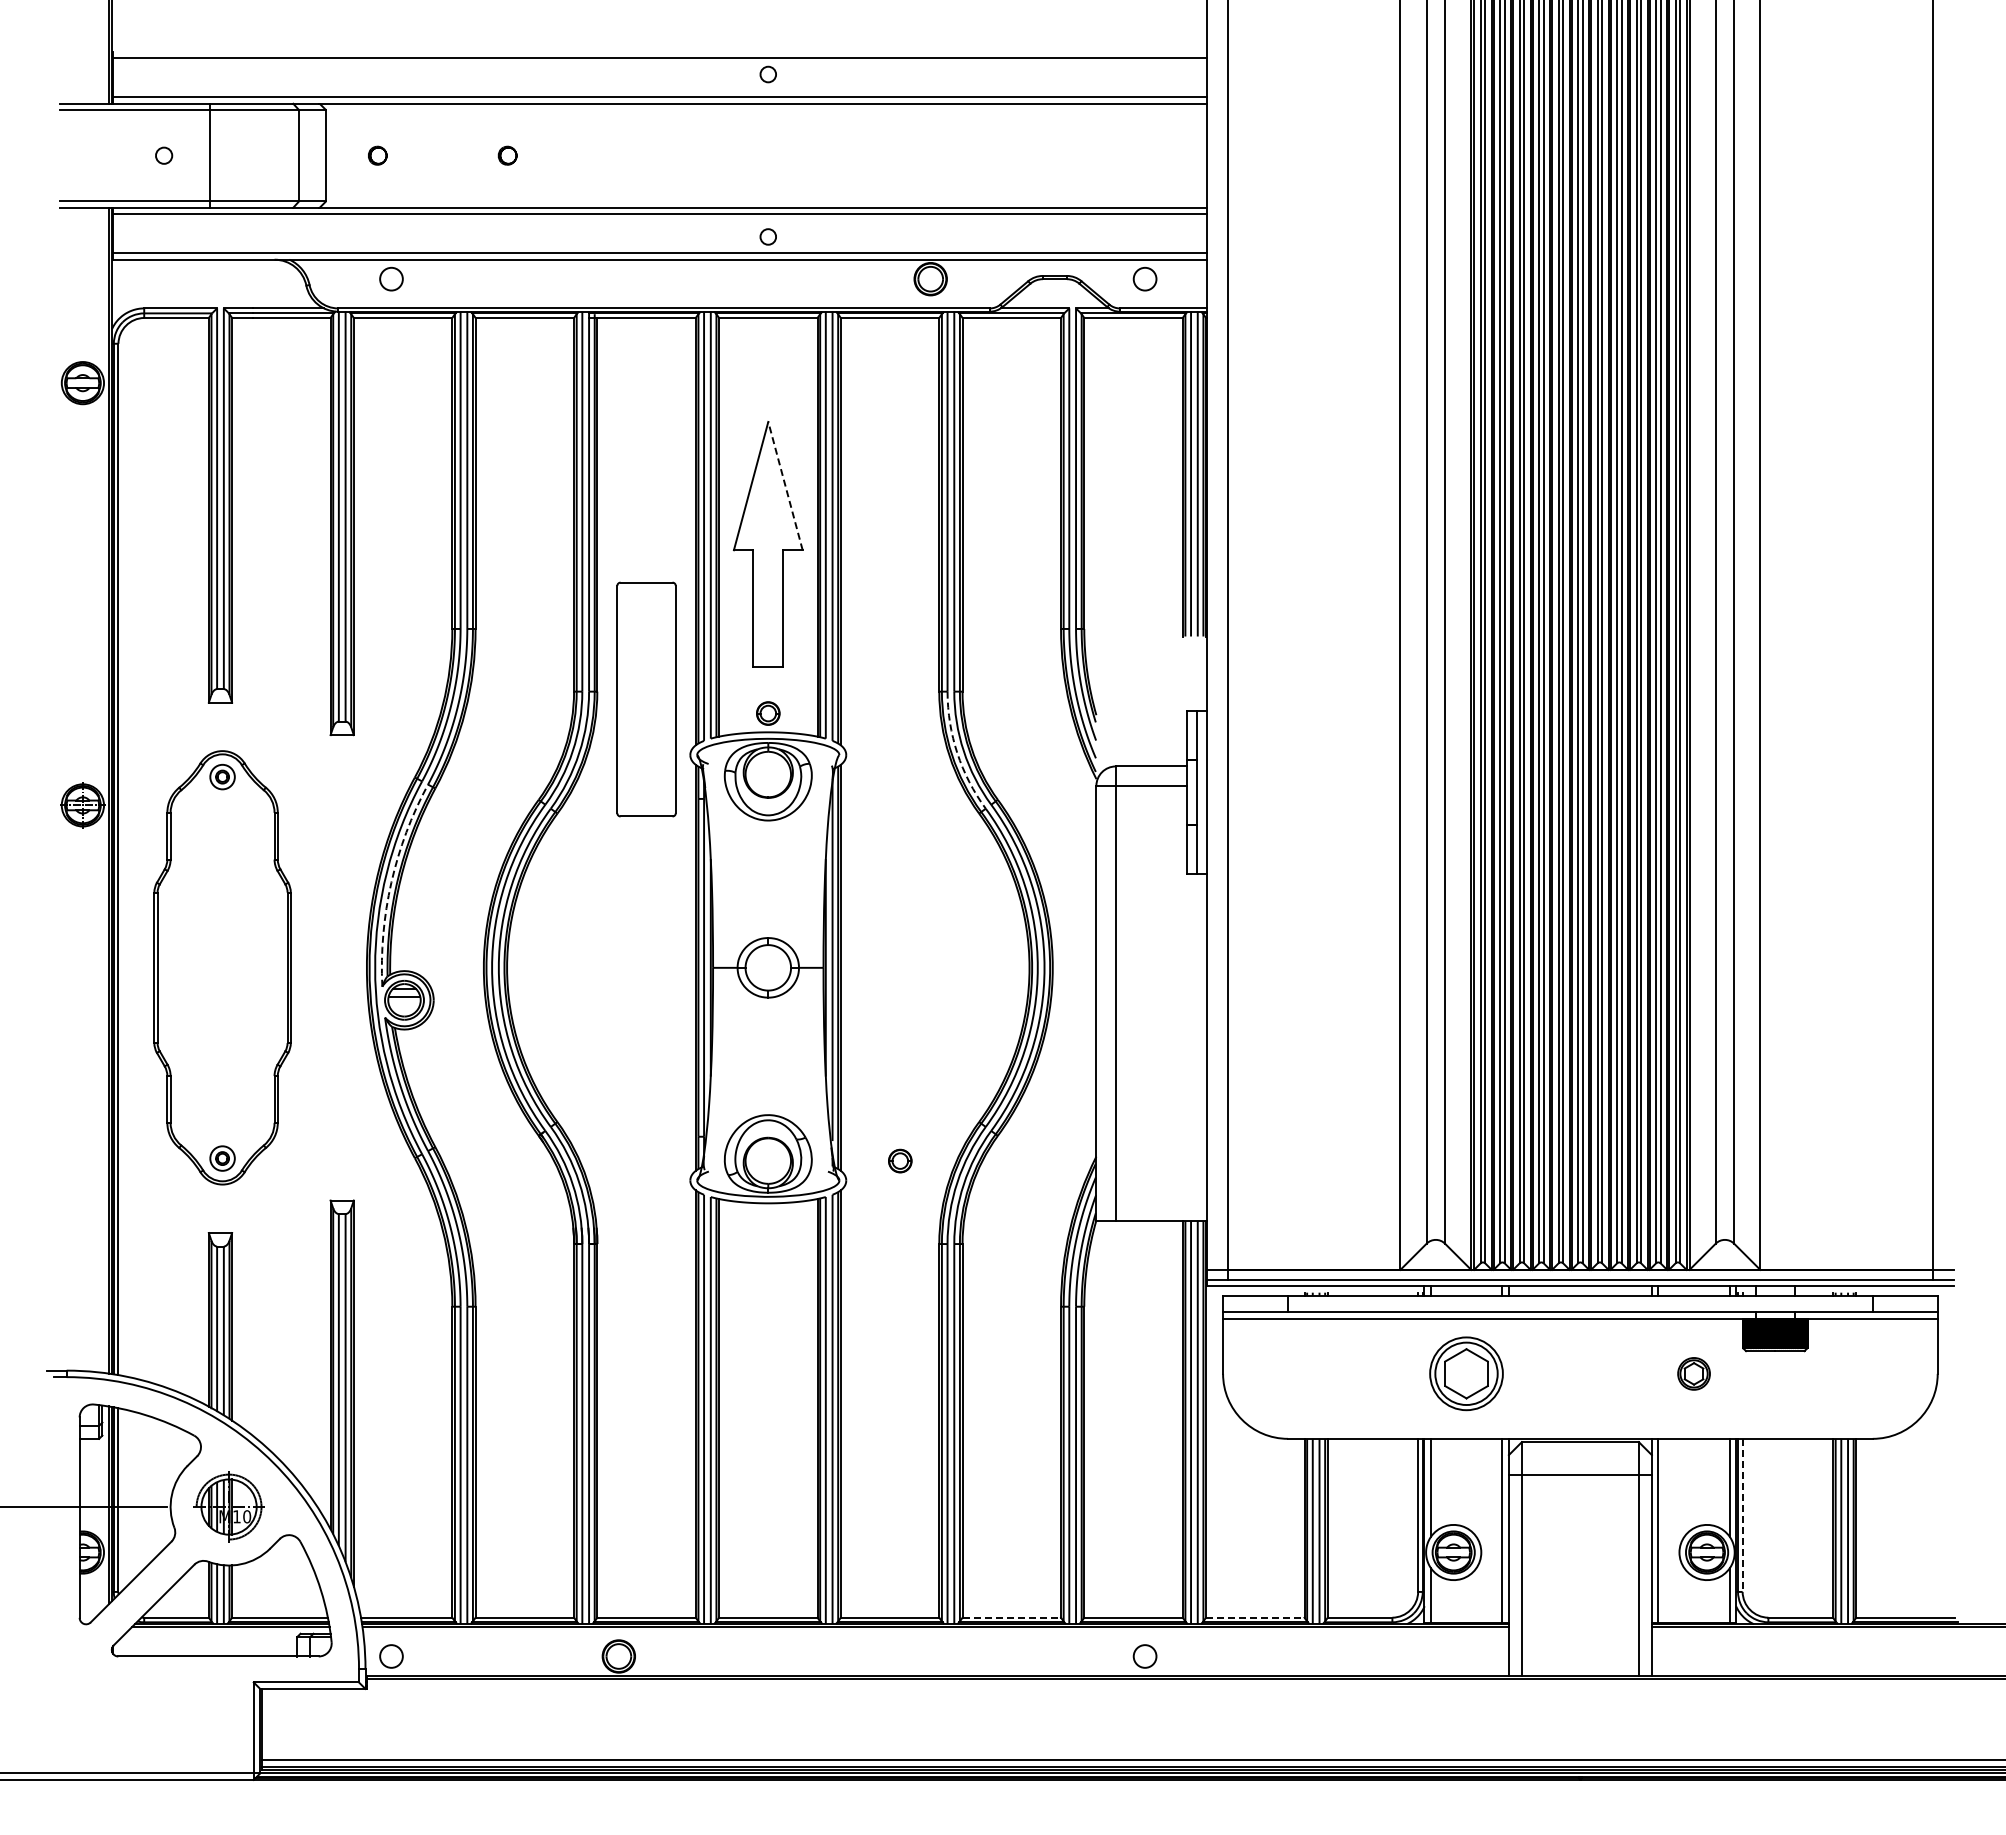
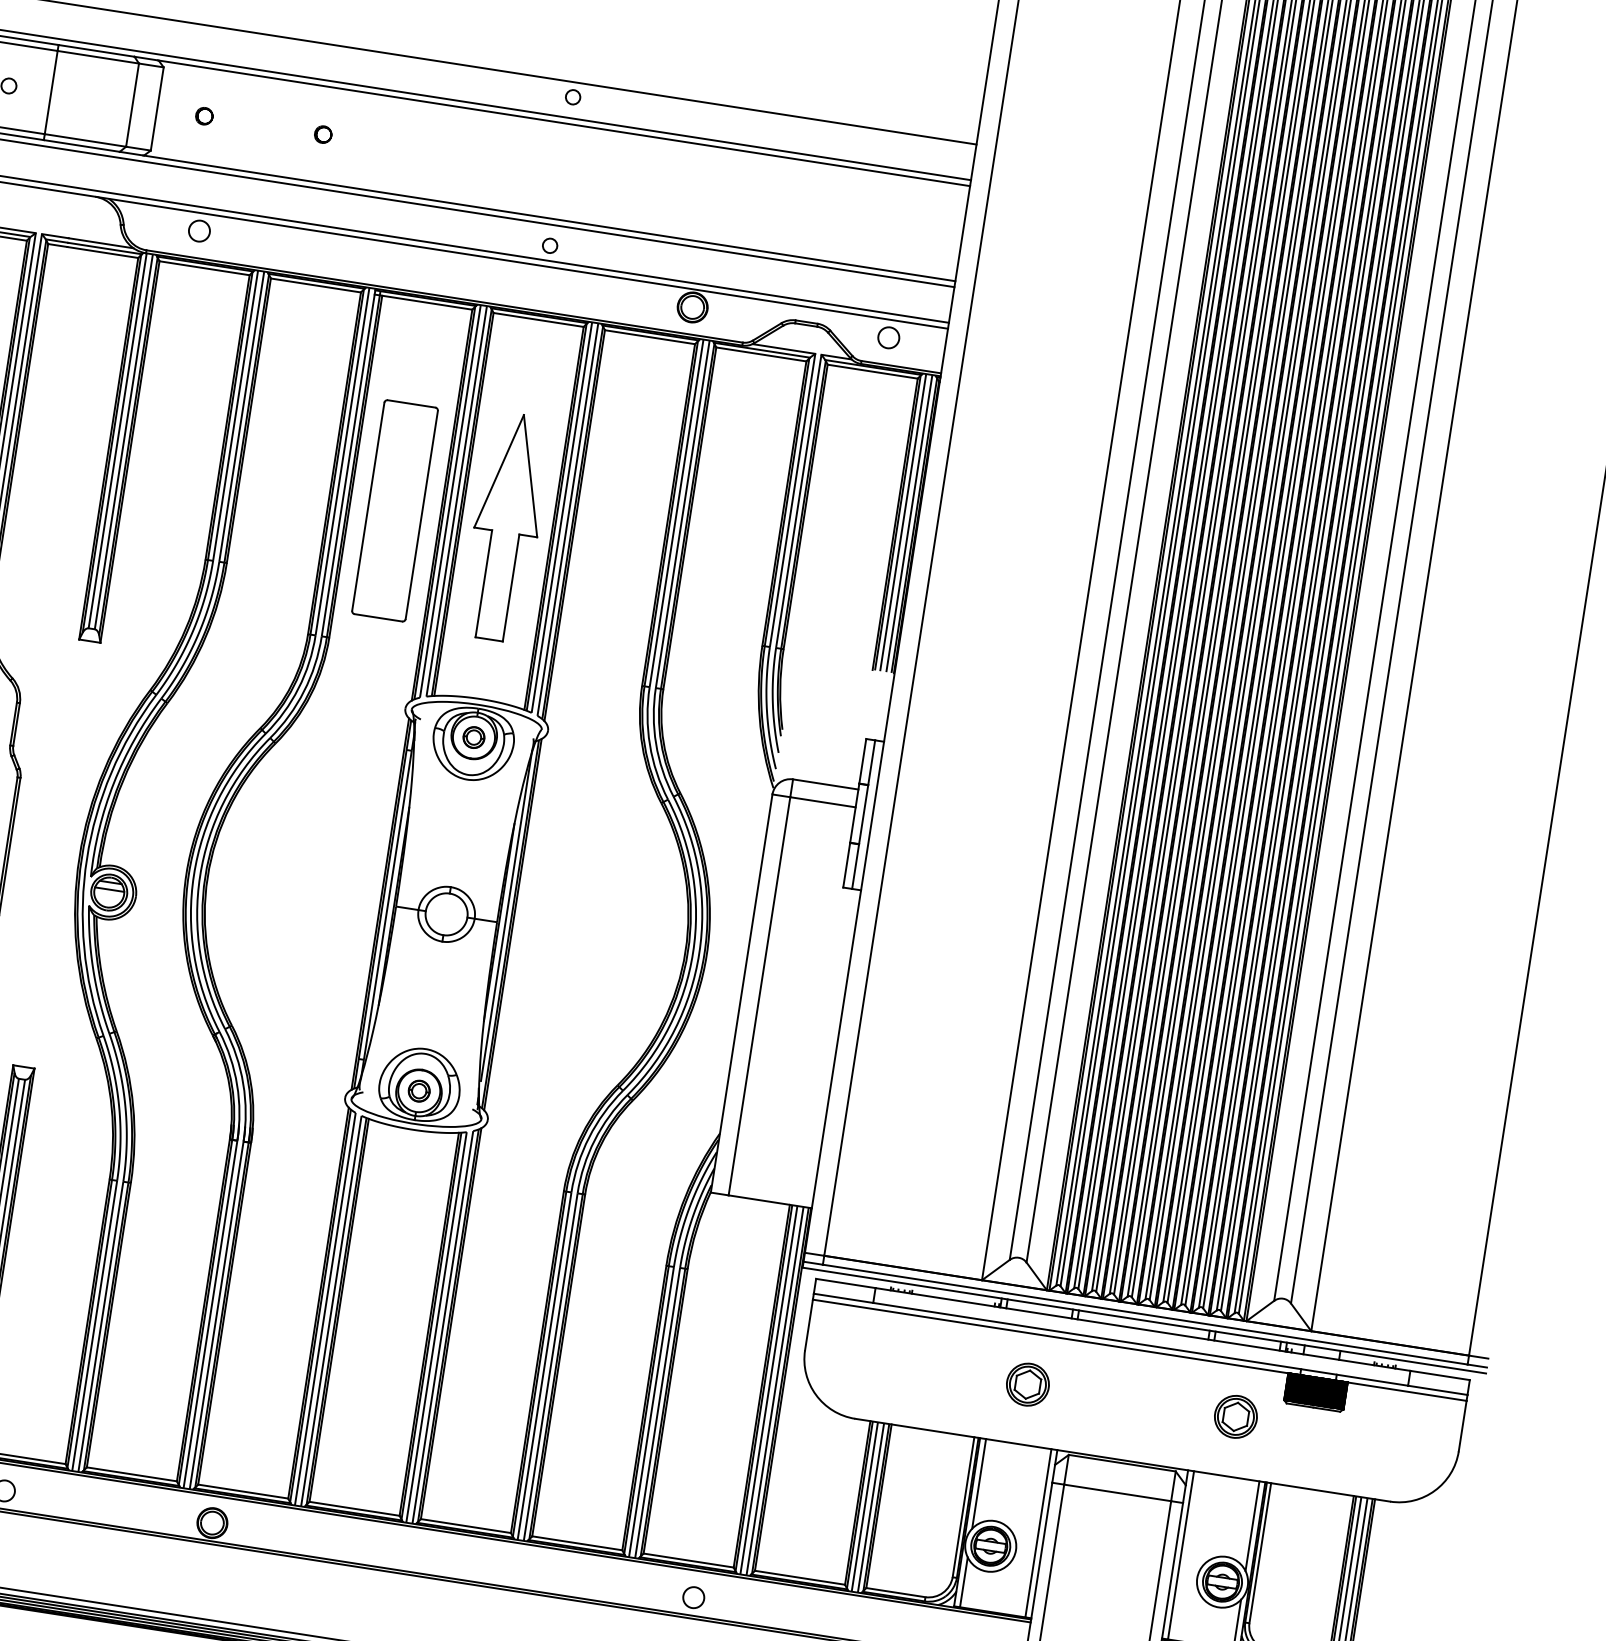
line: (785, 485) -> (530, 475), dashed -> solid
part: (646, 699) -> (395, 510), moved
part: (768, 713) -> (474, 737), moved
arc: (957, 753) -> (650, 745), dashed -> solid
arc: (391, 882) -> (114, 782), dashed -> solid
part: (900, 1160) -> (419, 1090), moved
part: (1466, 1373) -> (1027, 1384), size x0.62
part: (1693, 1373) -> (1235, 1416), size x1.43
line: (1742, 1515) -> (1260, 1553), dashed -> solid
line: (1012, 1617) -> (577, 1543), dashed -> solid
line: (1255, 1617) -> (800, 1577), dashed -> solid

